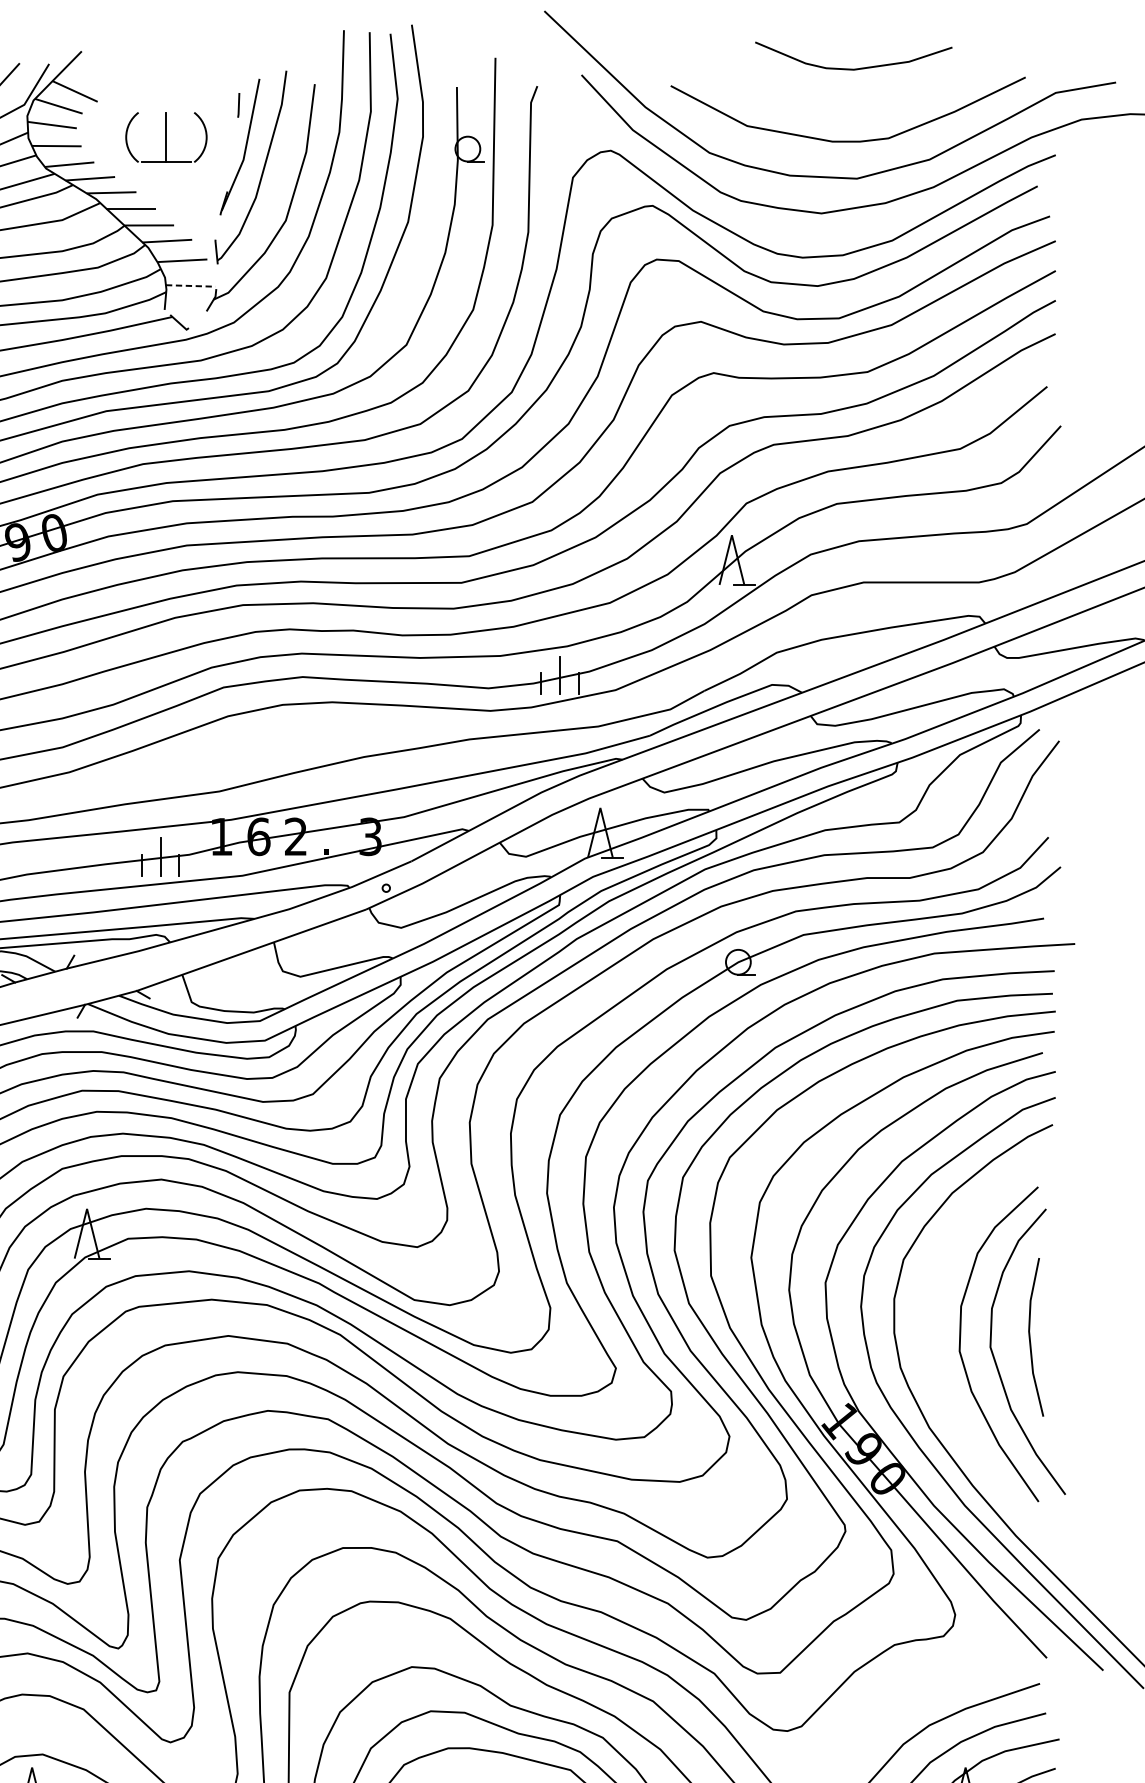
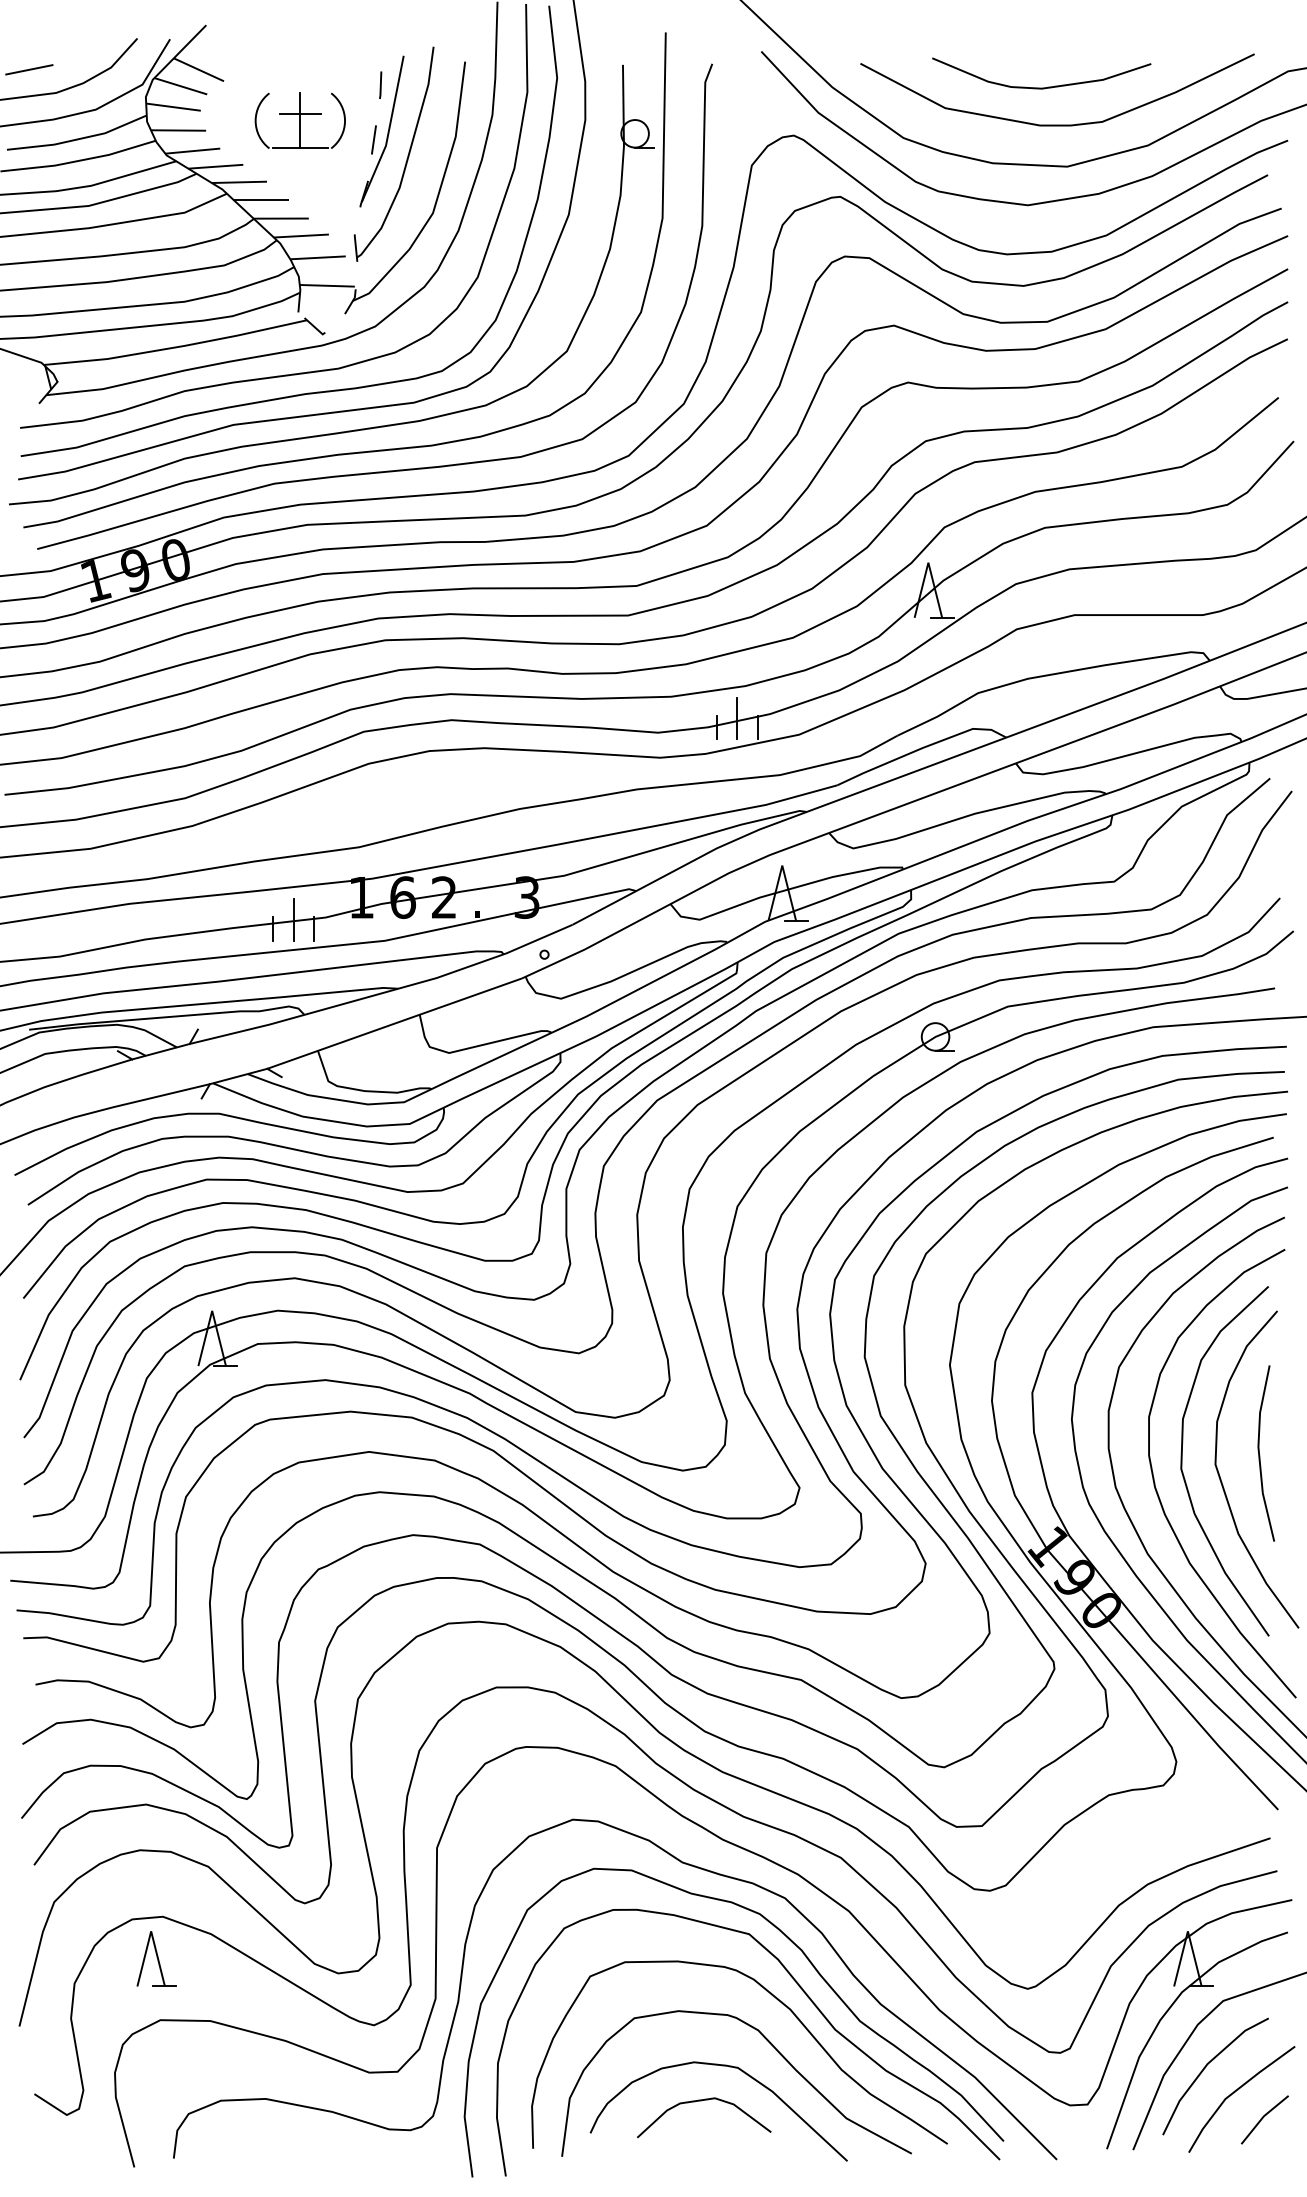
curve: (853, 68) -> (1041, 87), moved
line: (166, 130) -> (300, 113), added
line: (232, 154) -> (373, 139), added
line: (190, 285) -> (327, 285), dashed -> solid
curve: (940, 1377) -> (1160, 1498), added

